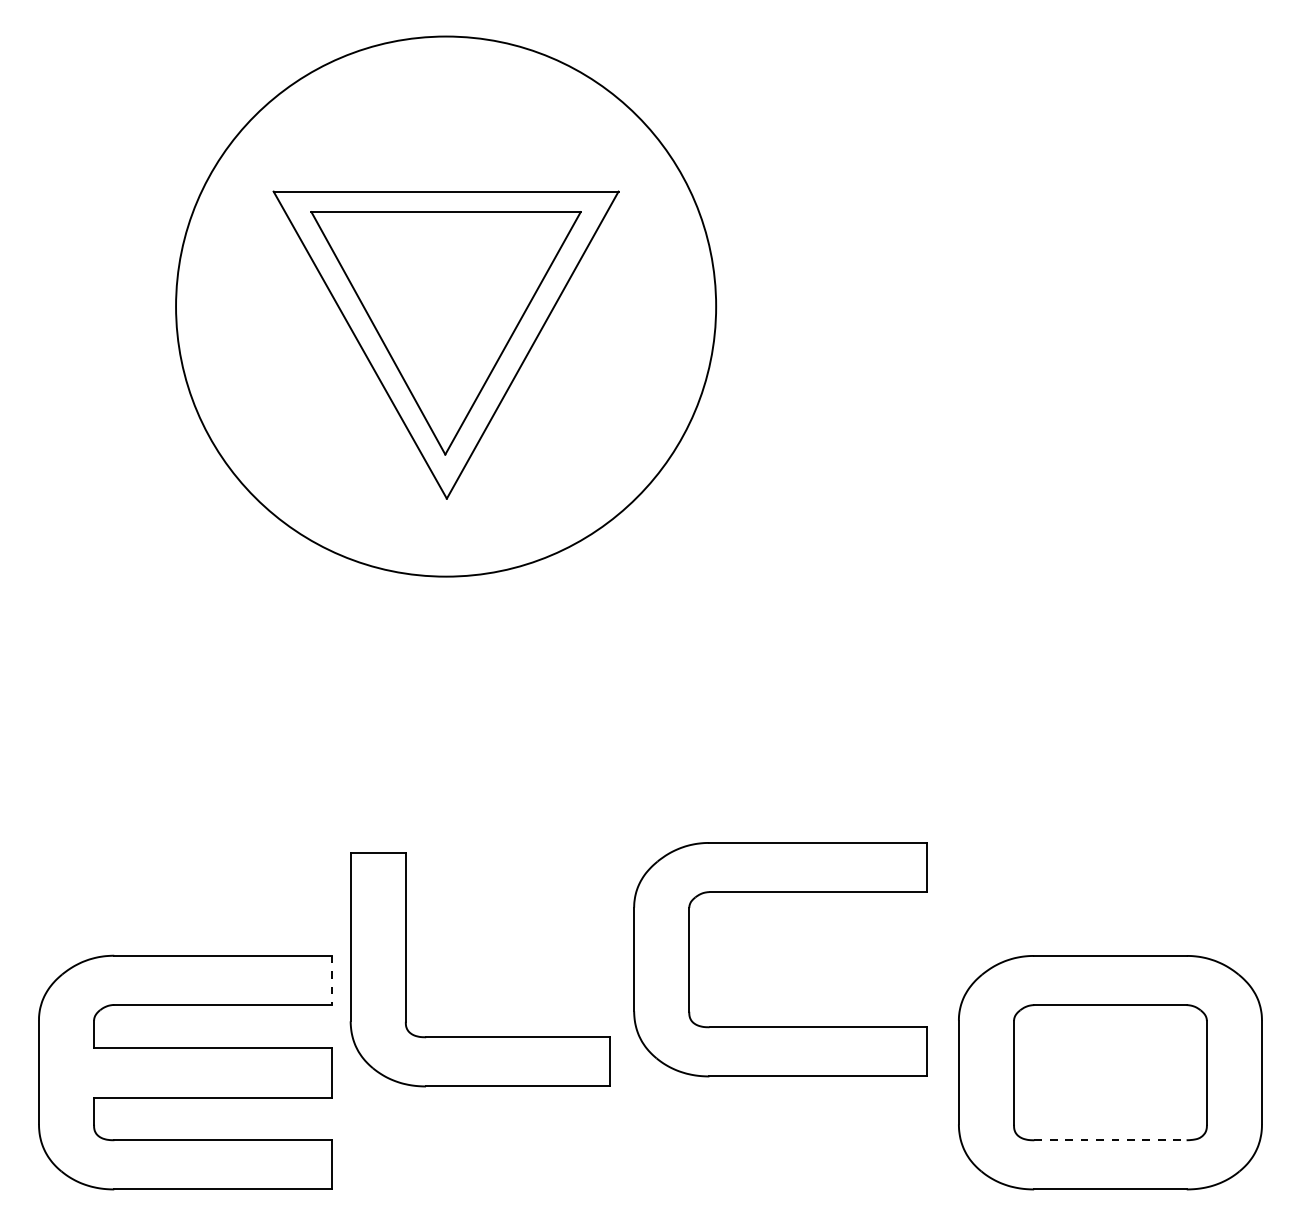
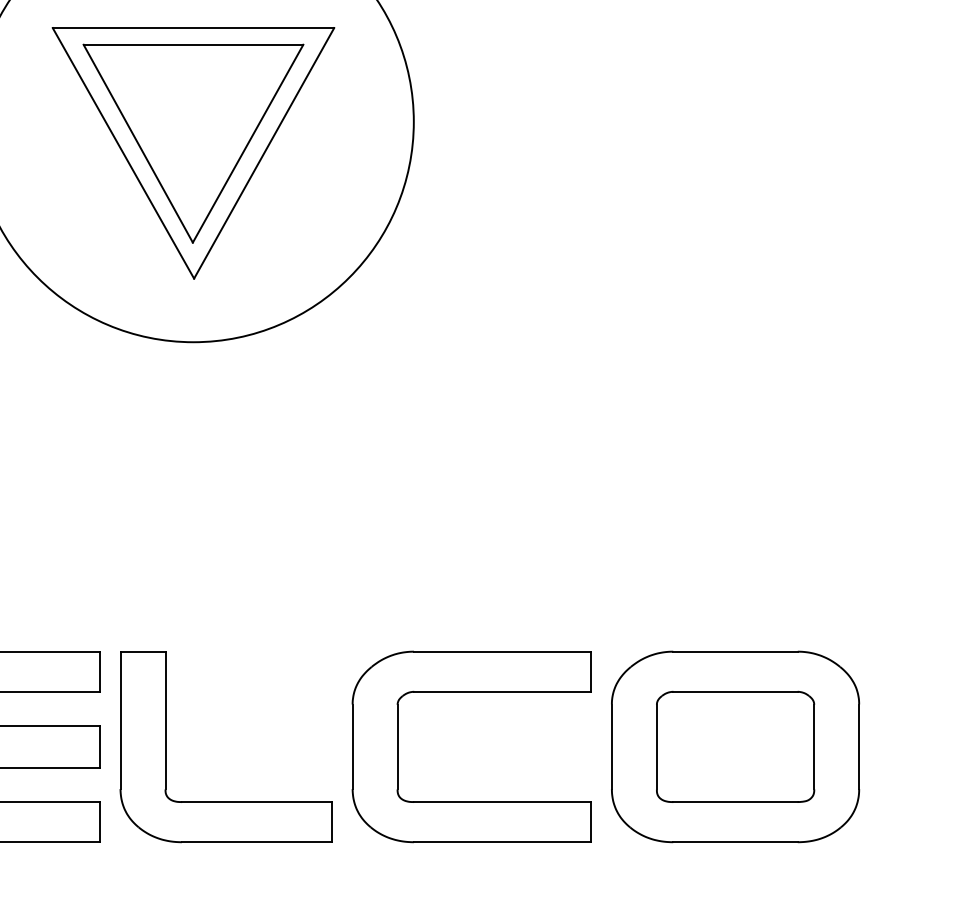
part: (780, 892) -> (472, 692), moved
line: (331, 980) -> (99, 671), dashed -> solid
part: (479, 1036) -> (225, 801), moved
line: (1110, 1140) -> (735, 802), dashed -> solid

